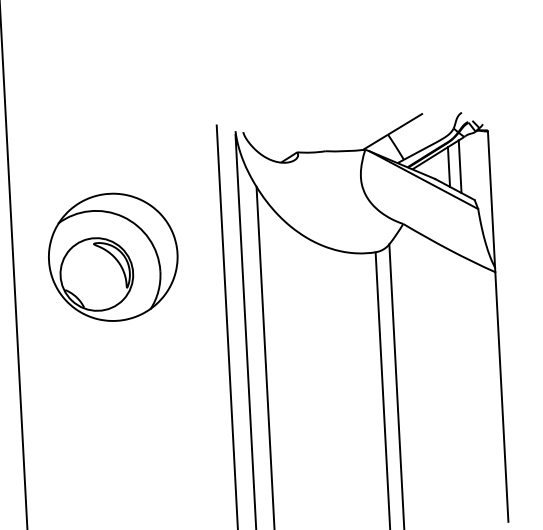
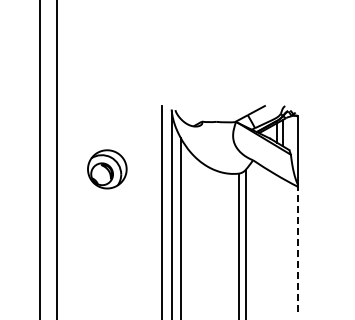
part: (113, 257) -> (107, 169), size x0.6
line: (501, 397) -> (297, 249), solid -> dashed

